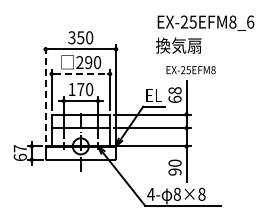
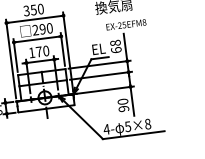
line: (80, 74) -> (37, 39), dashed -> solid
line: (45, 93) -> (10, 58), dashed -> solid
text: (176, 193) -> (127, 126), 8×8 -> 5×8

